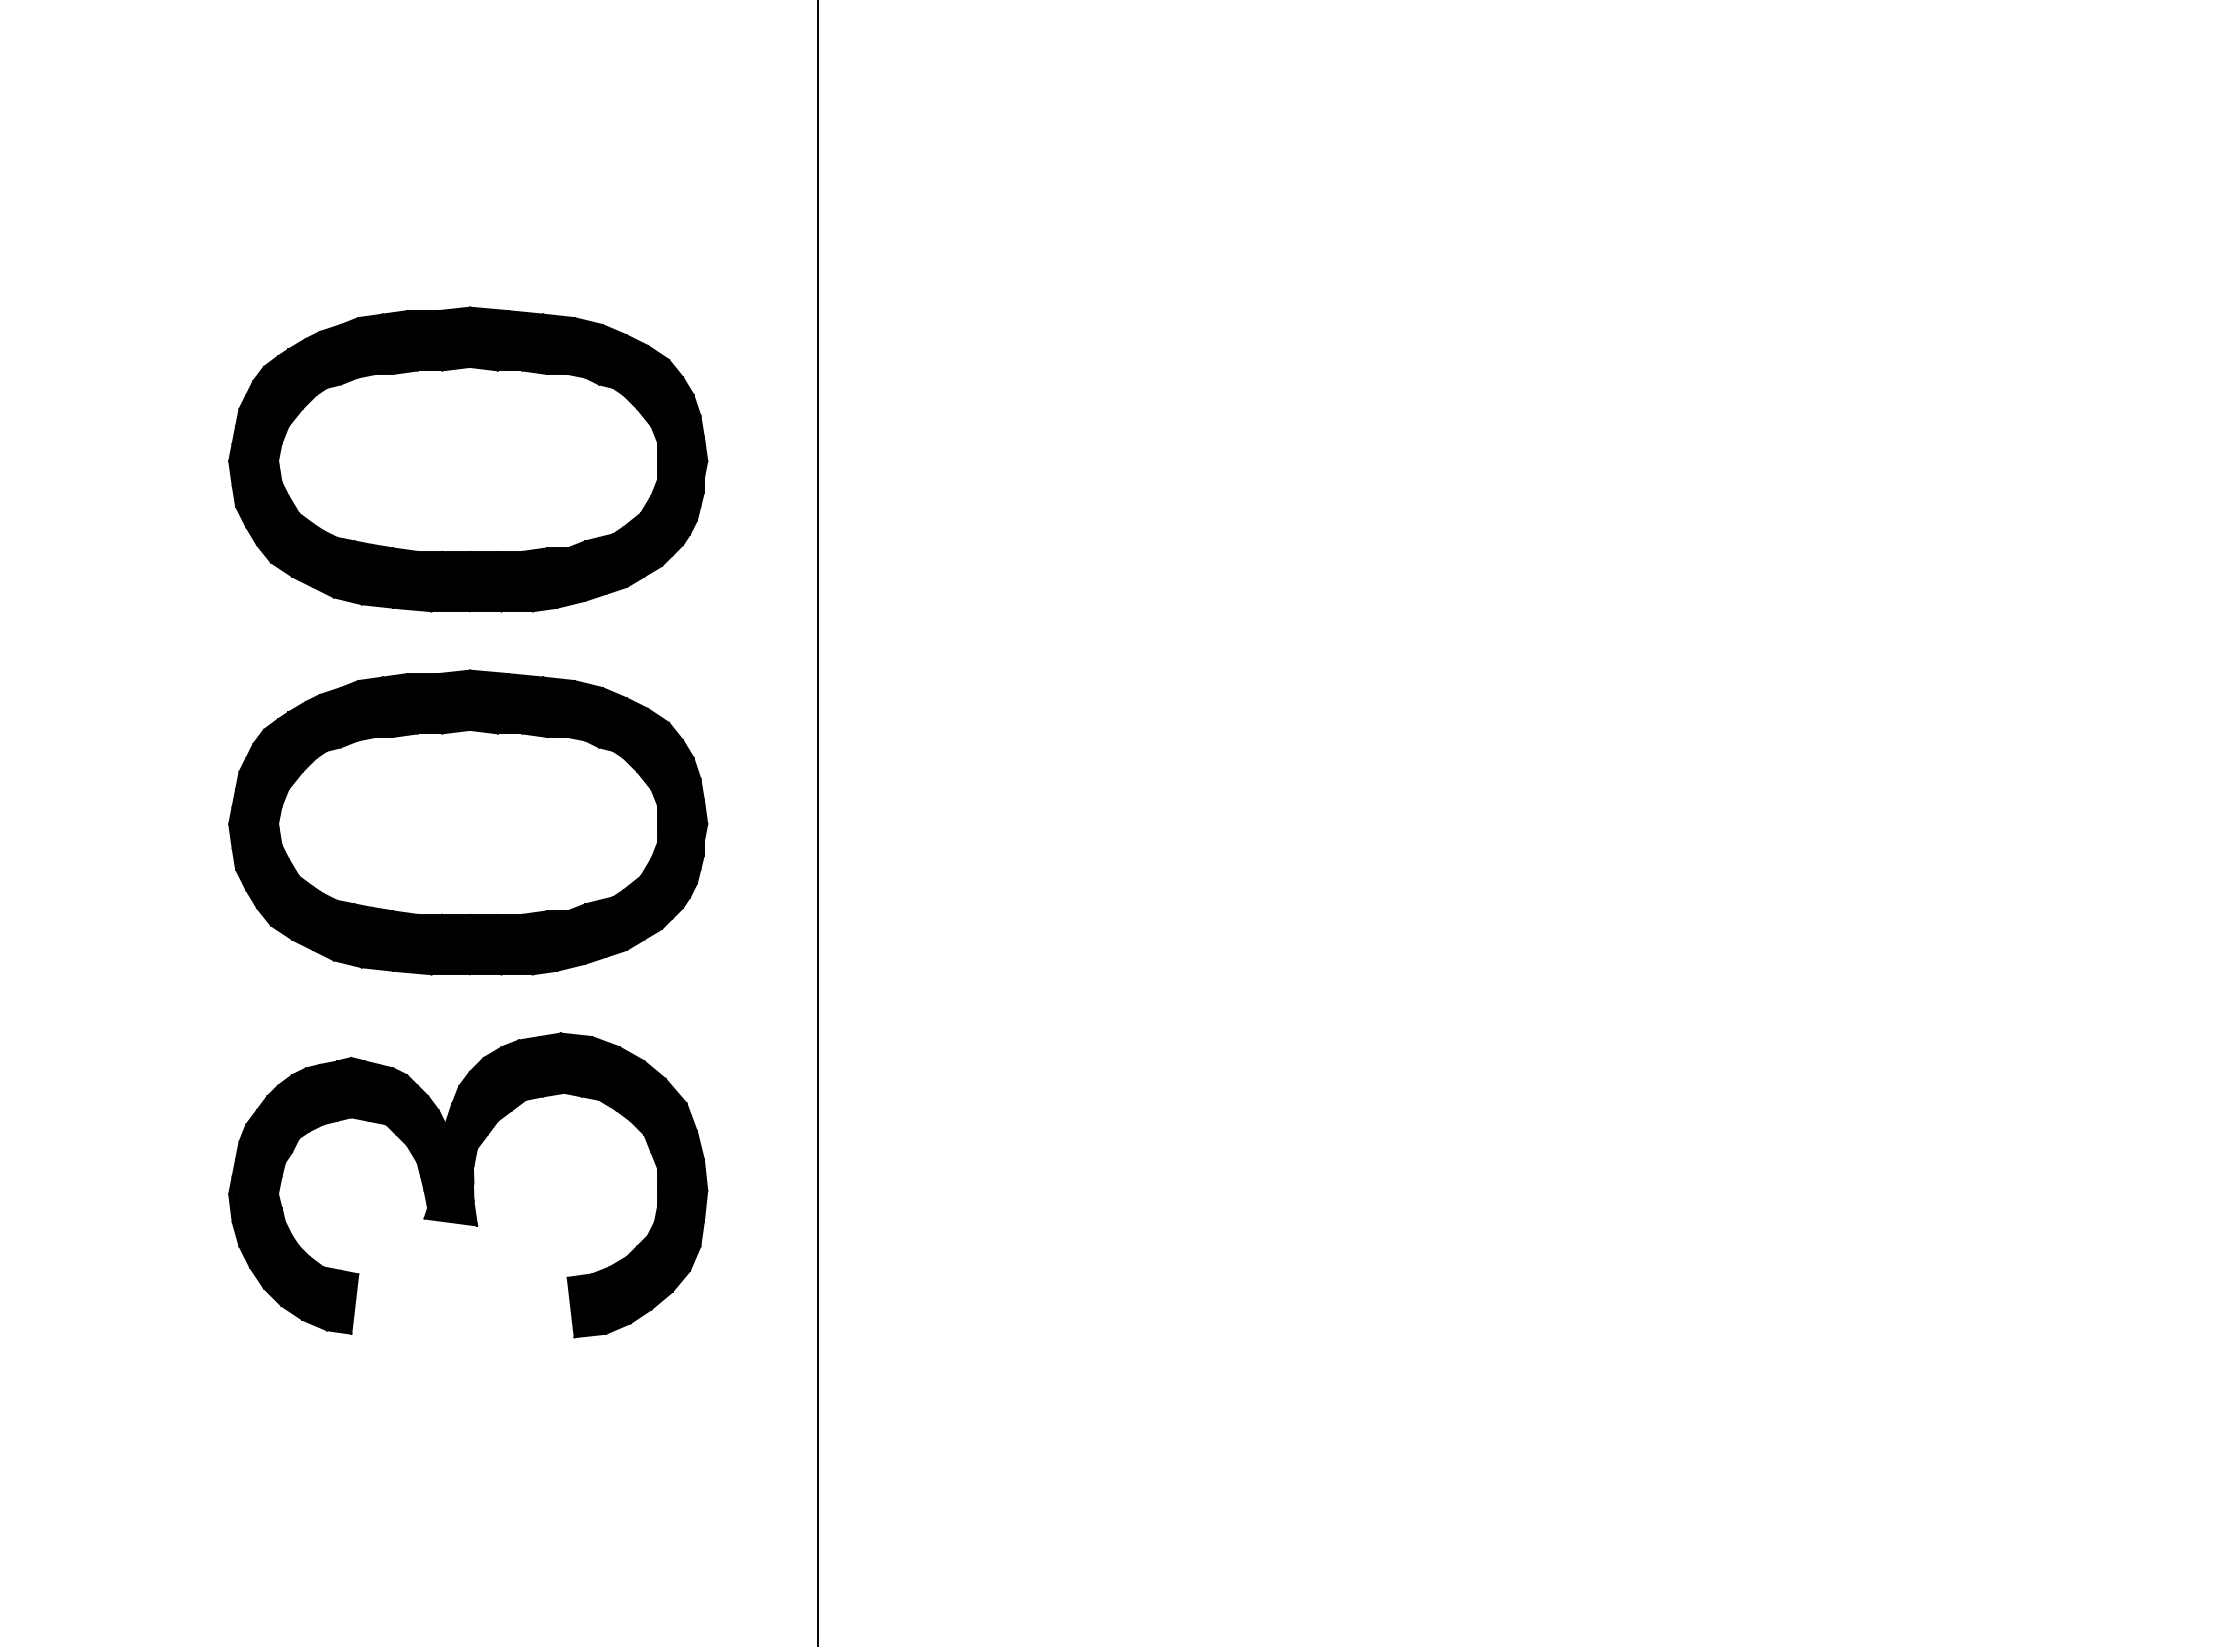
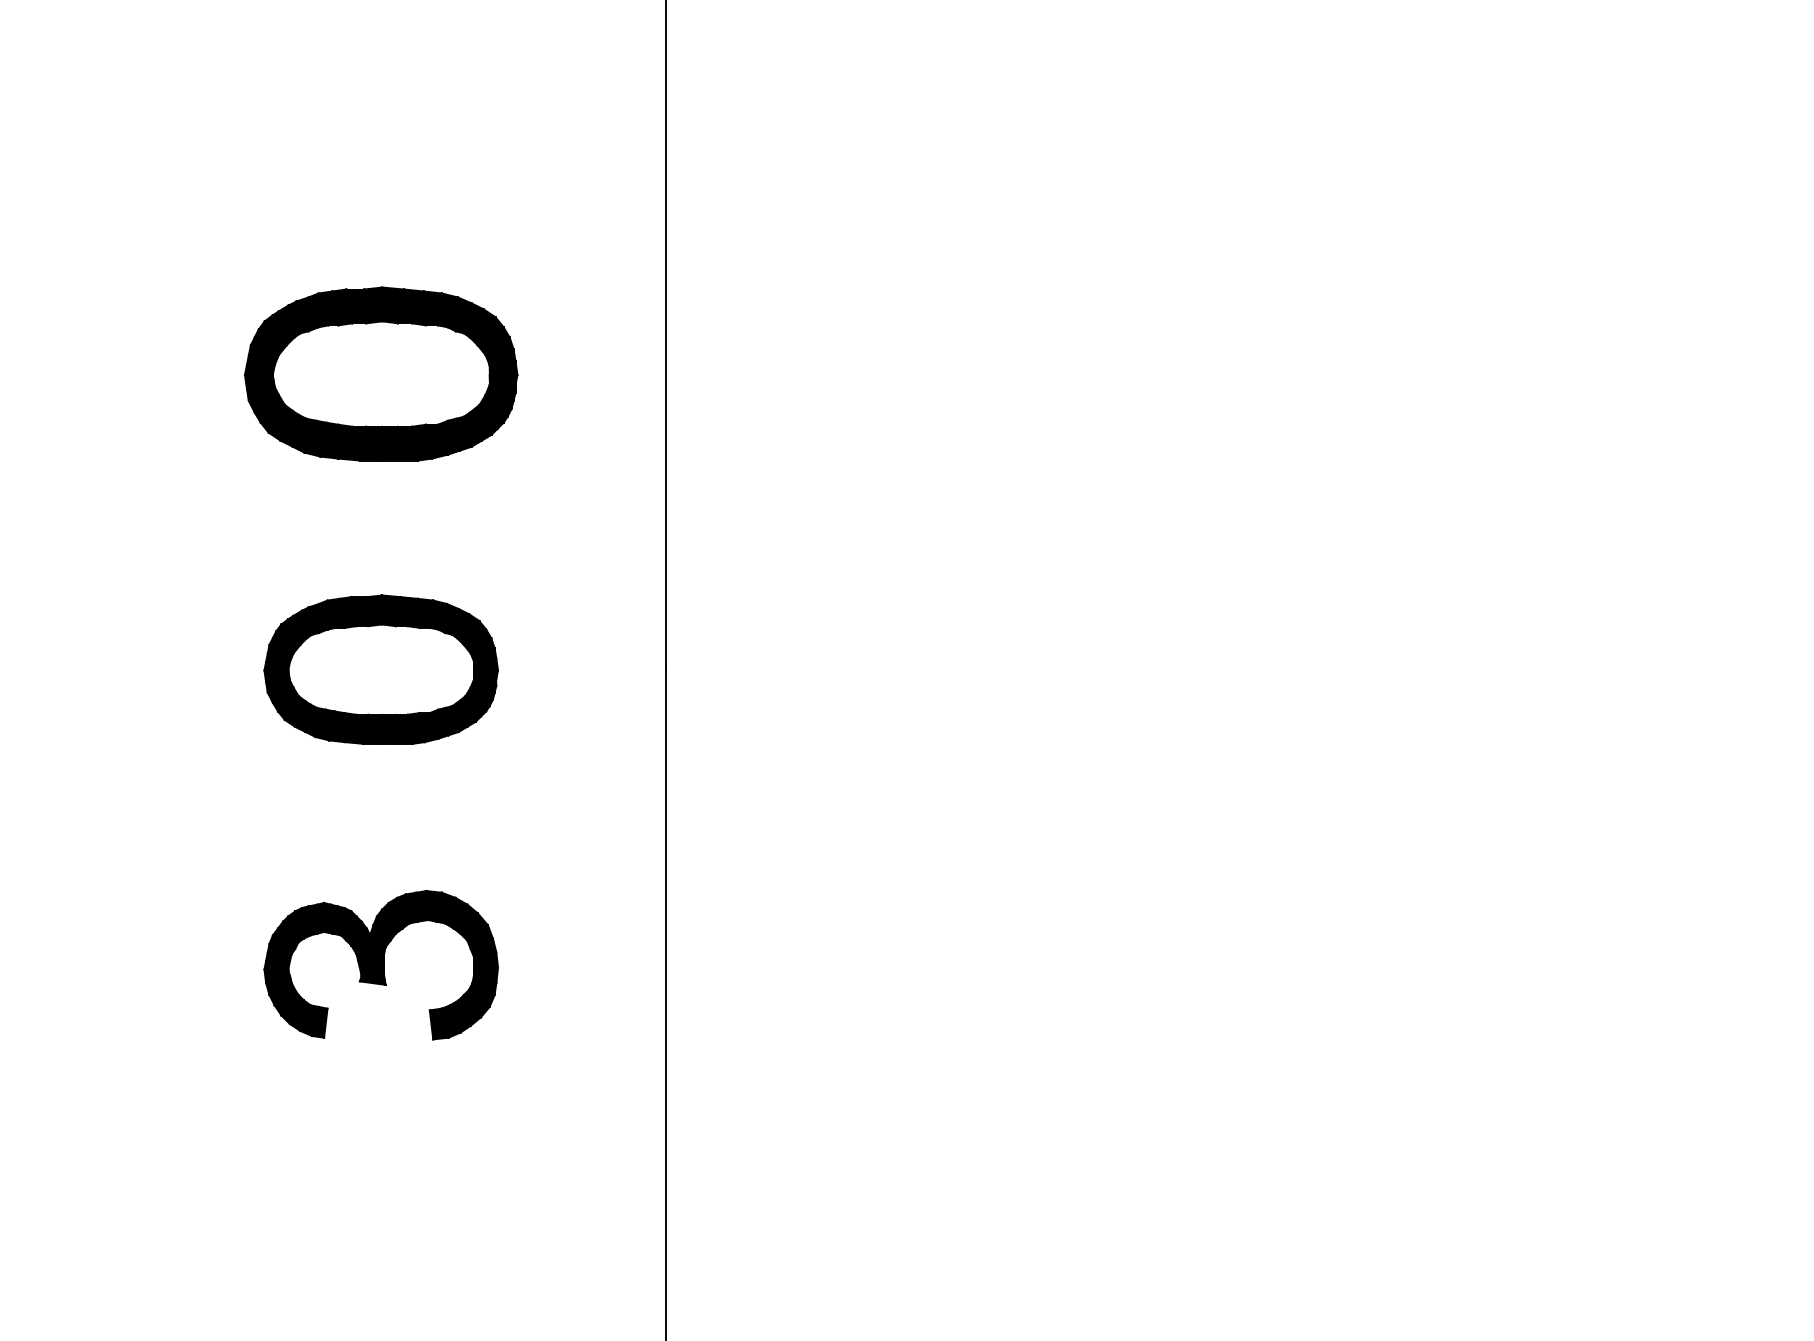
part: (468, 459) -> (381, 374), size x0.7
part: (468, 822) -> (381, 669), size x0.6
part: (468, 1185) -> (381, 965), size x0.6

